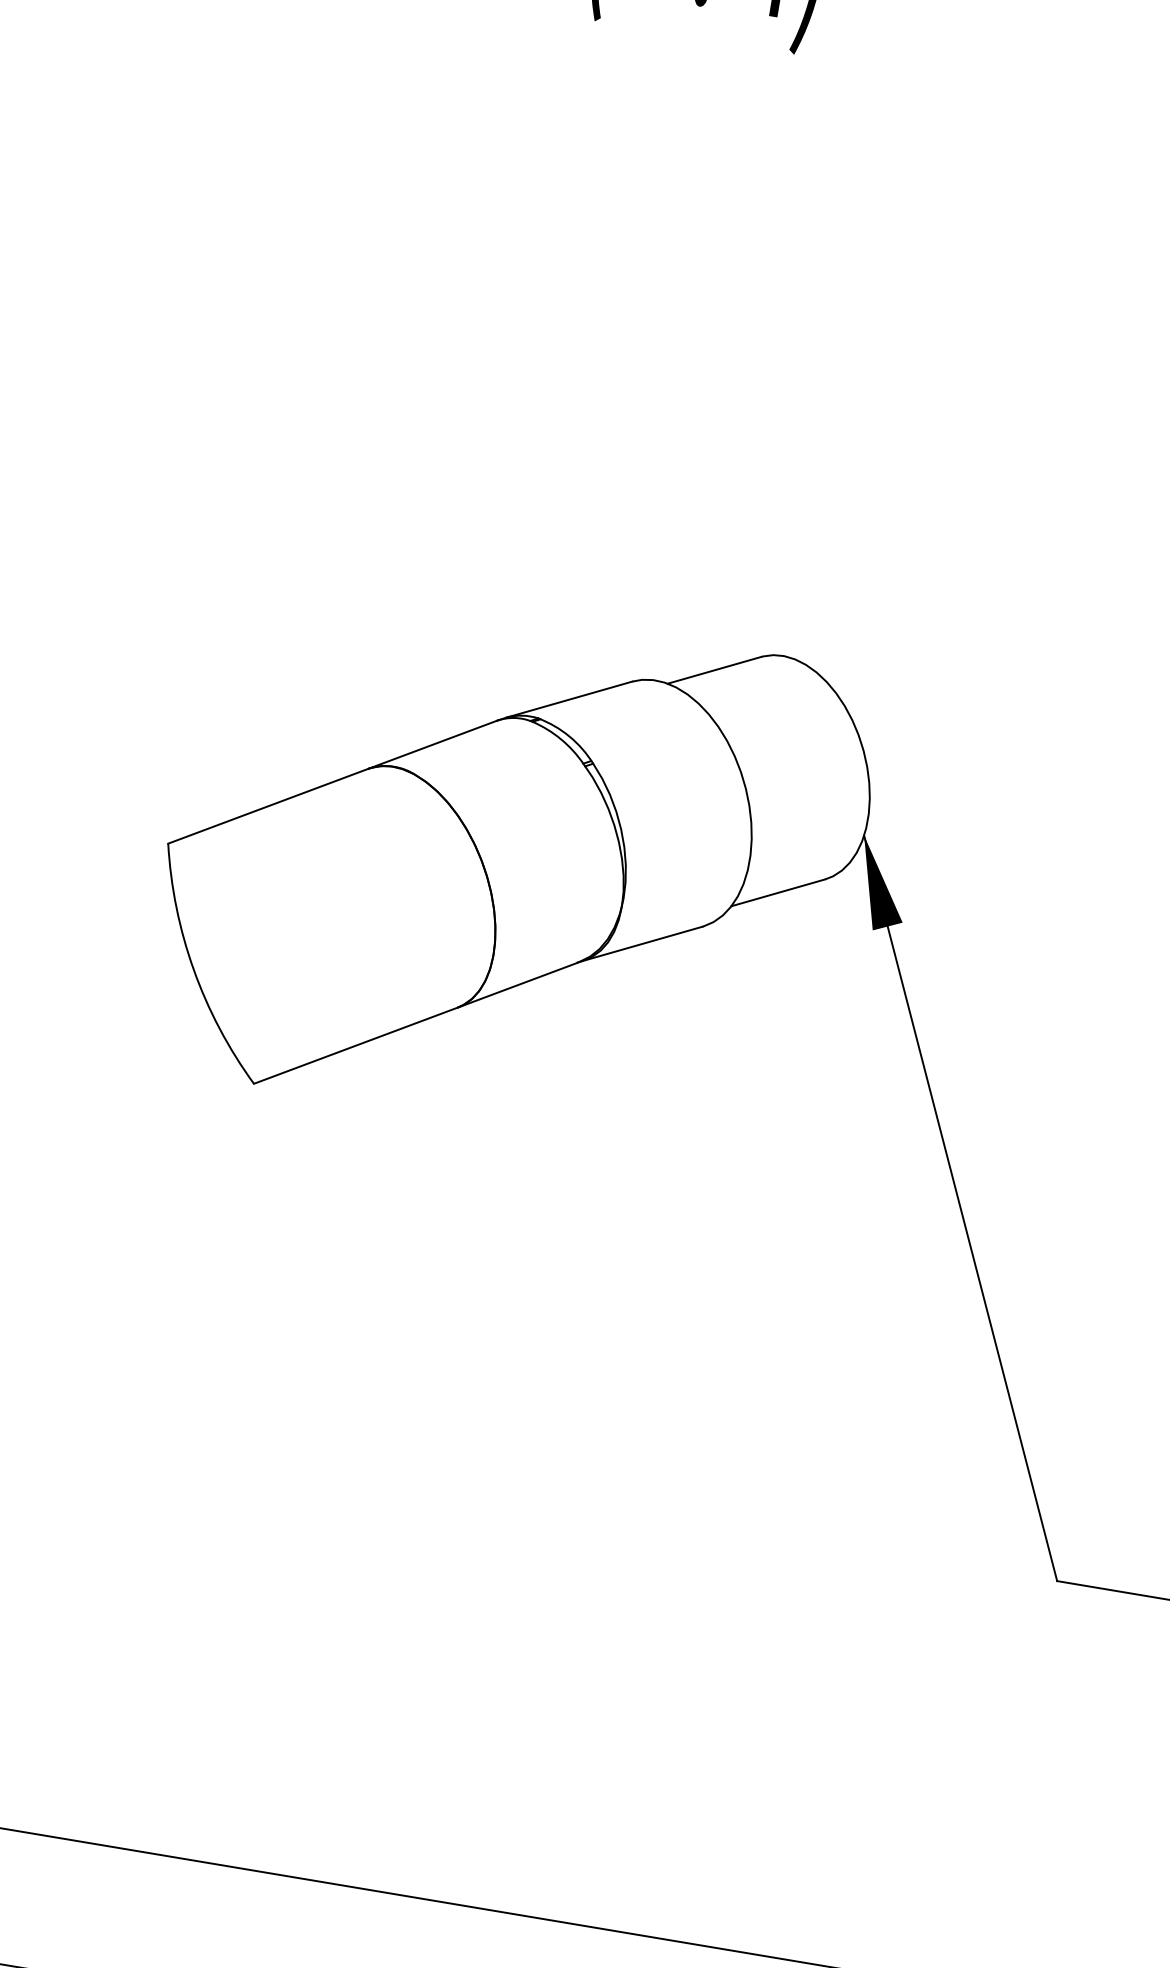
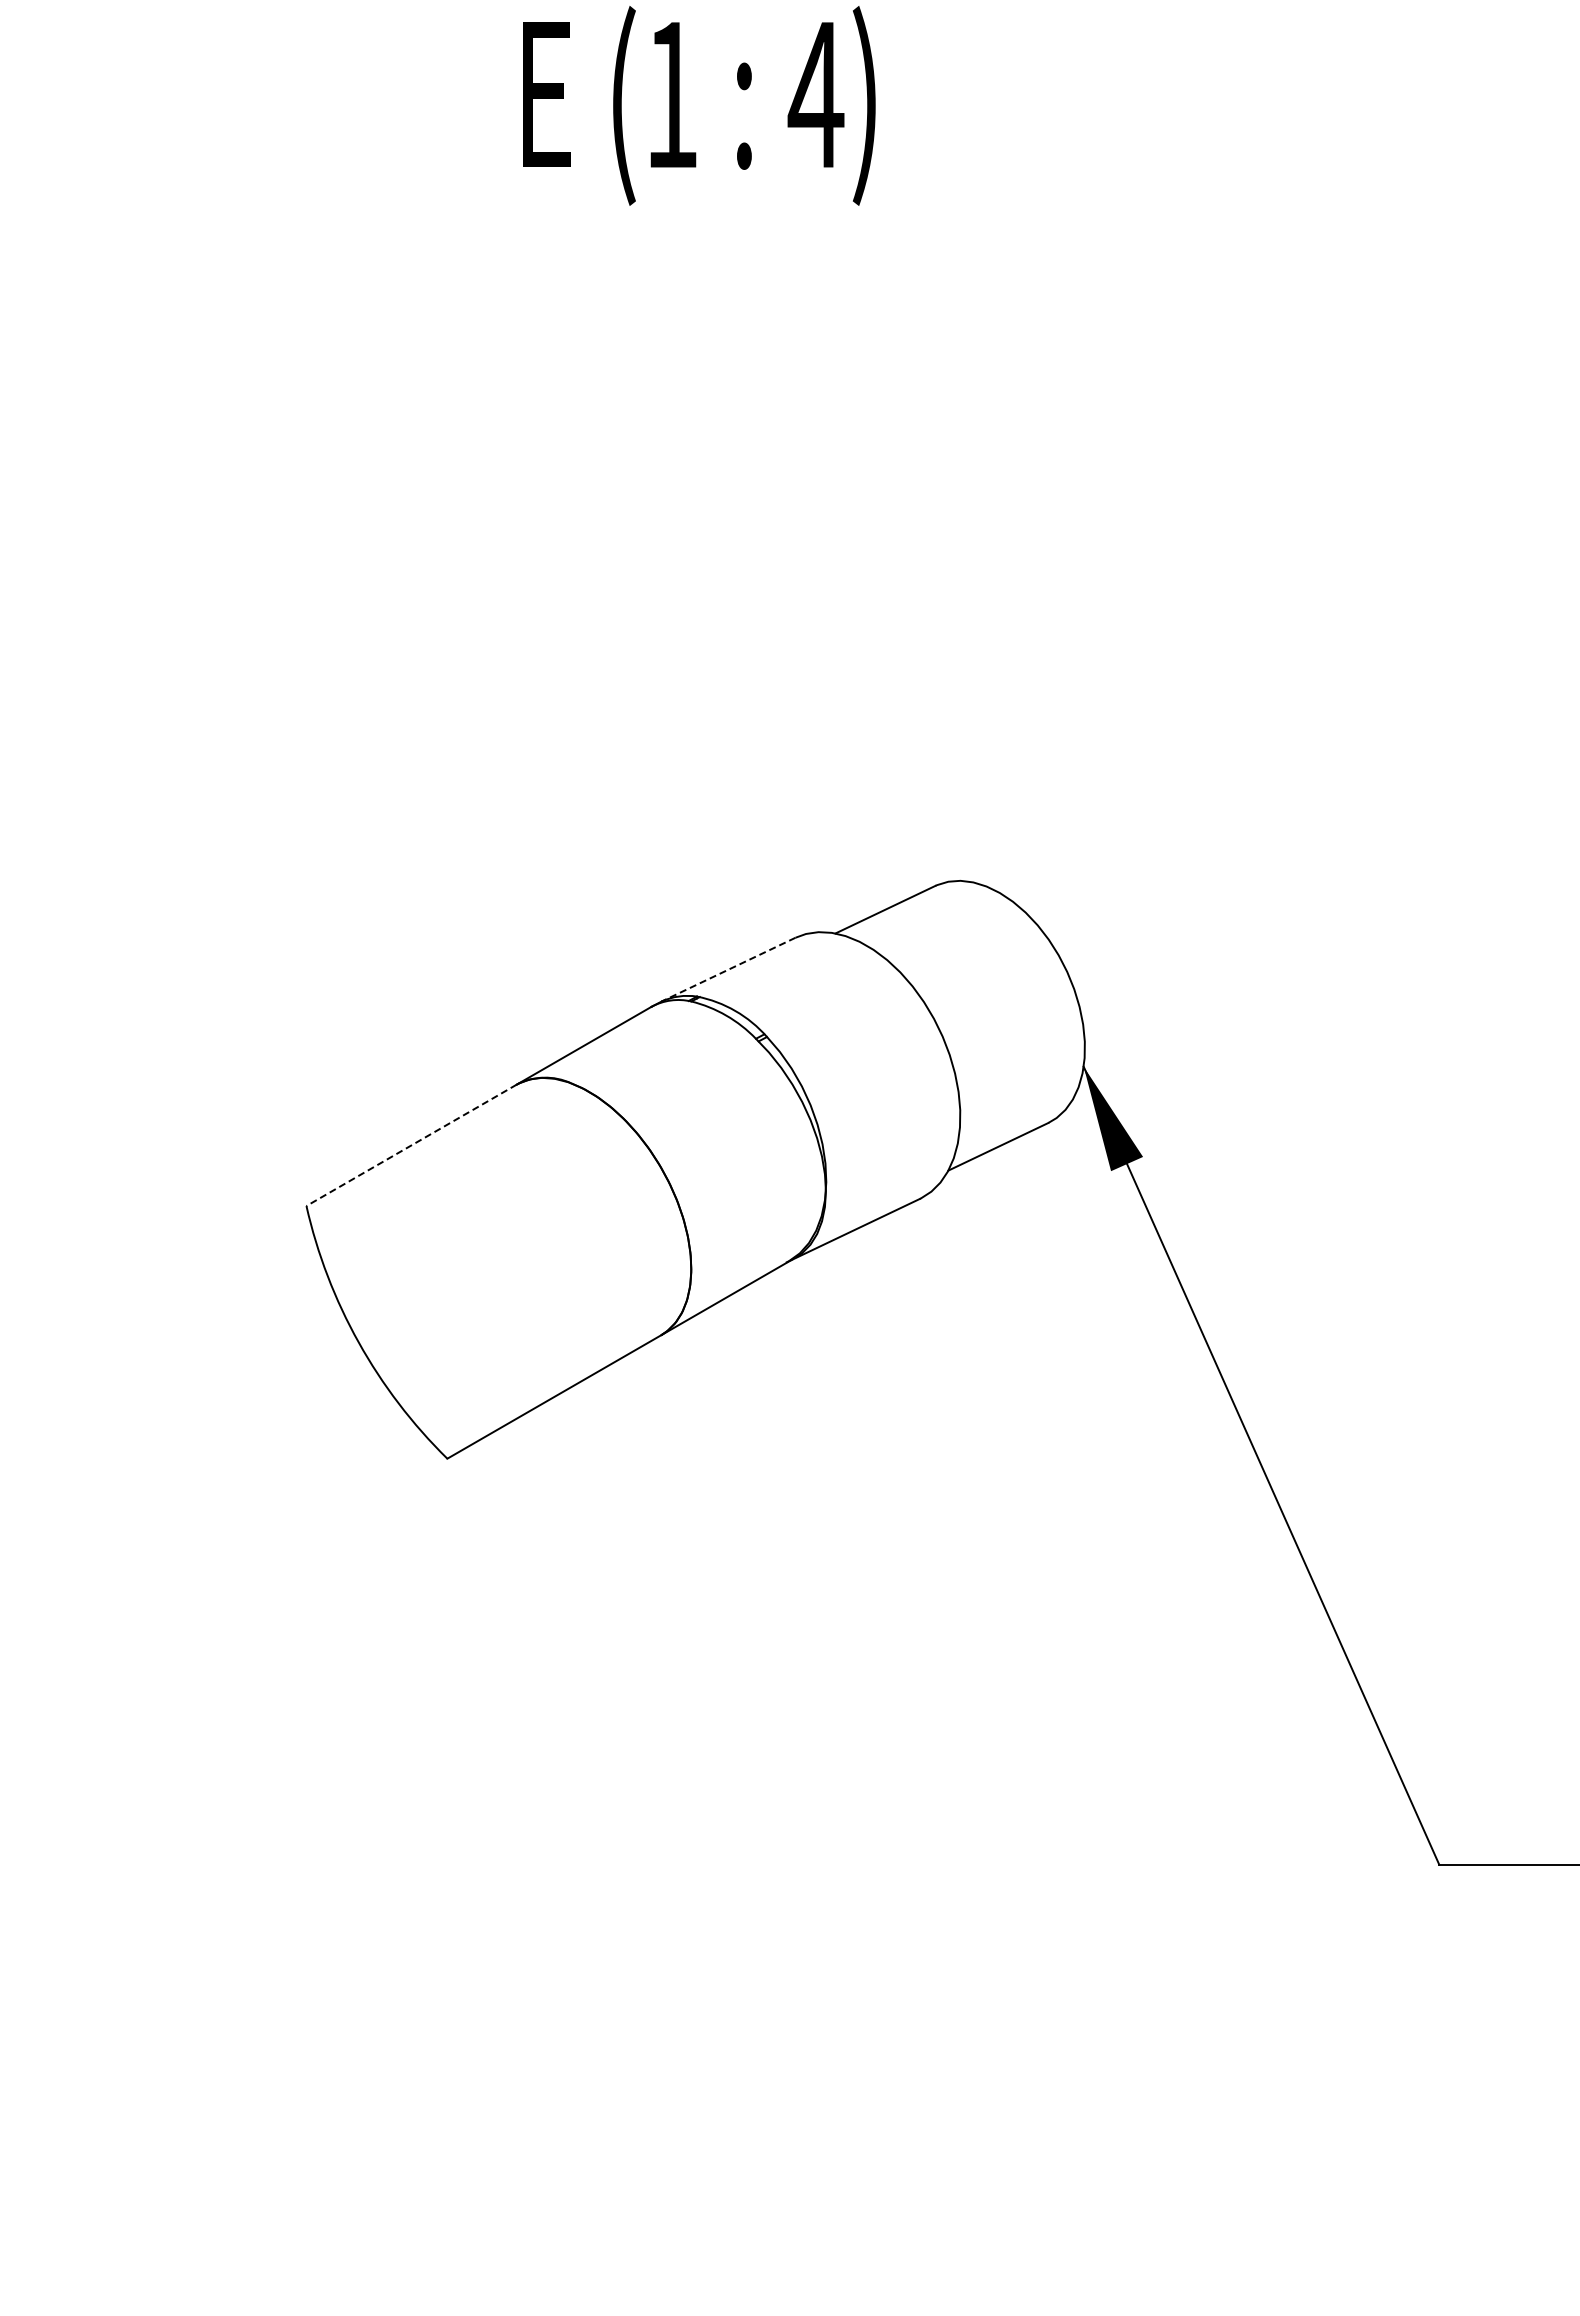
line: (569, 699) -> (728, 969), solid -> dashed
line: (268, 806) -> (411, 1145), solid -> dashed

